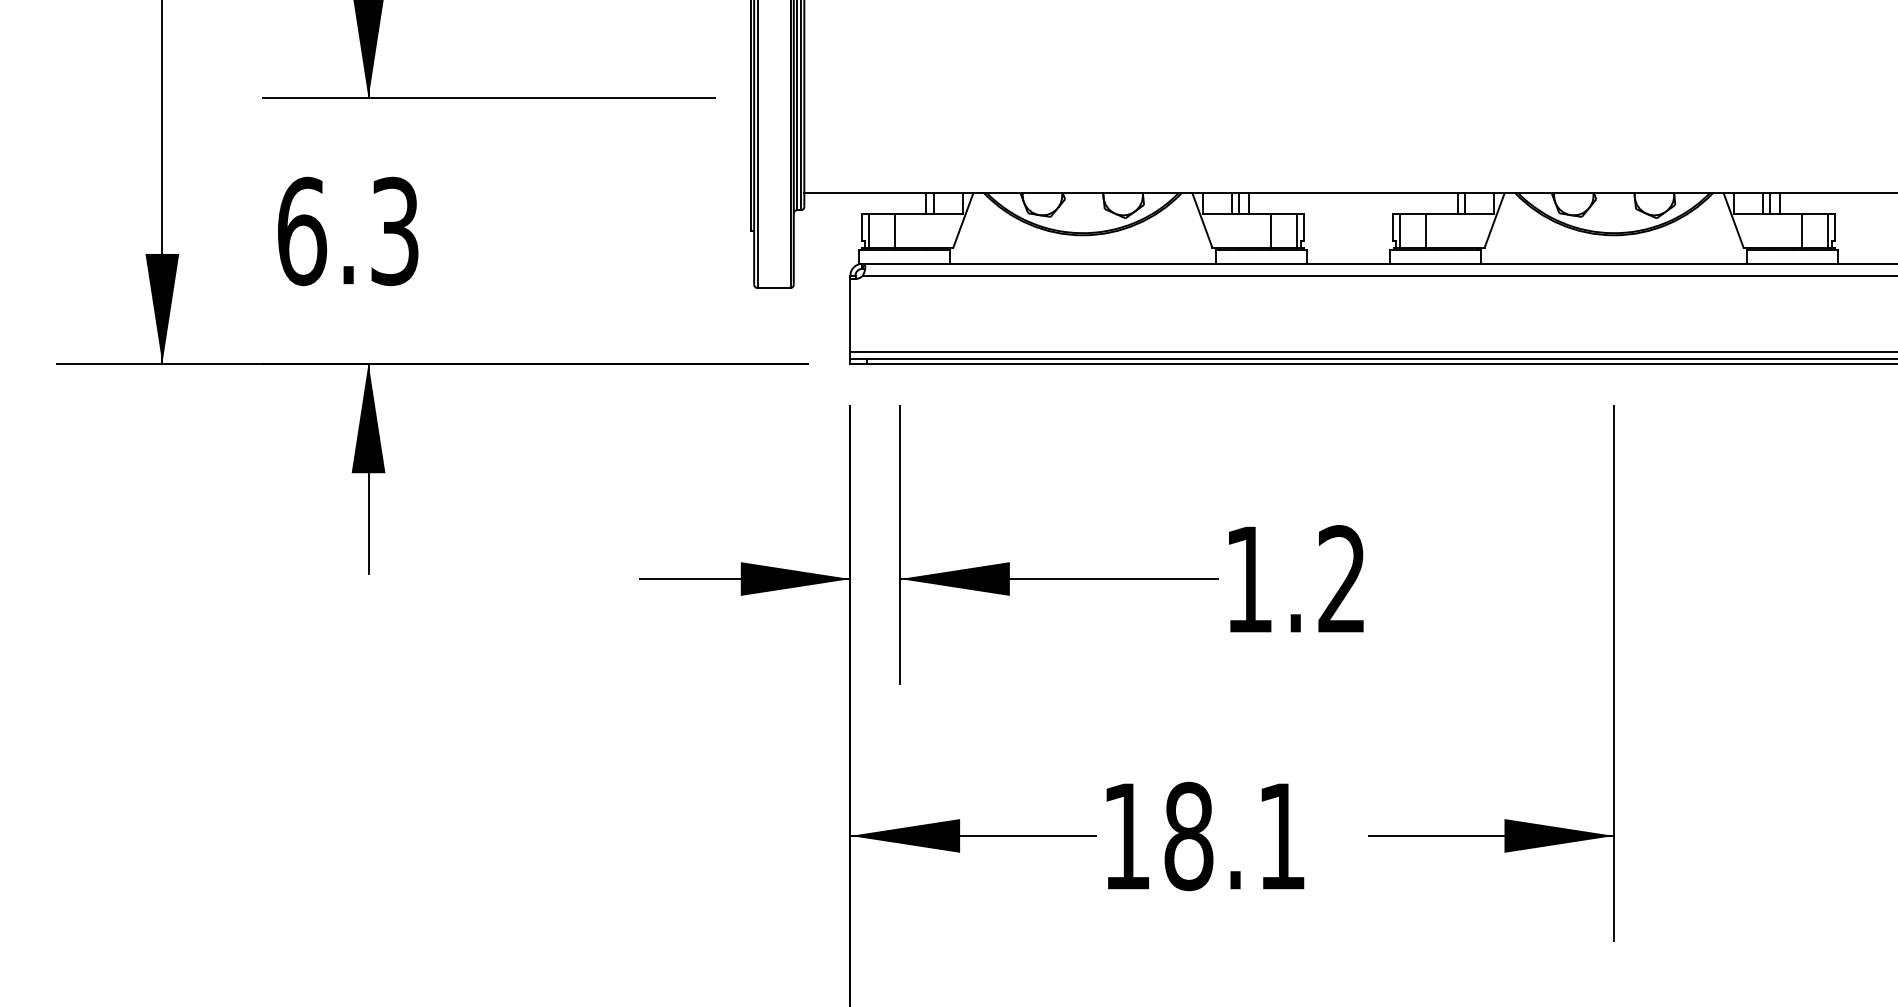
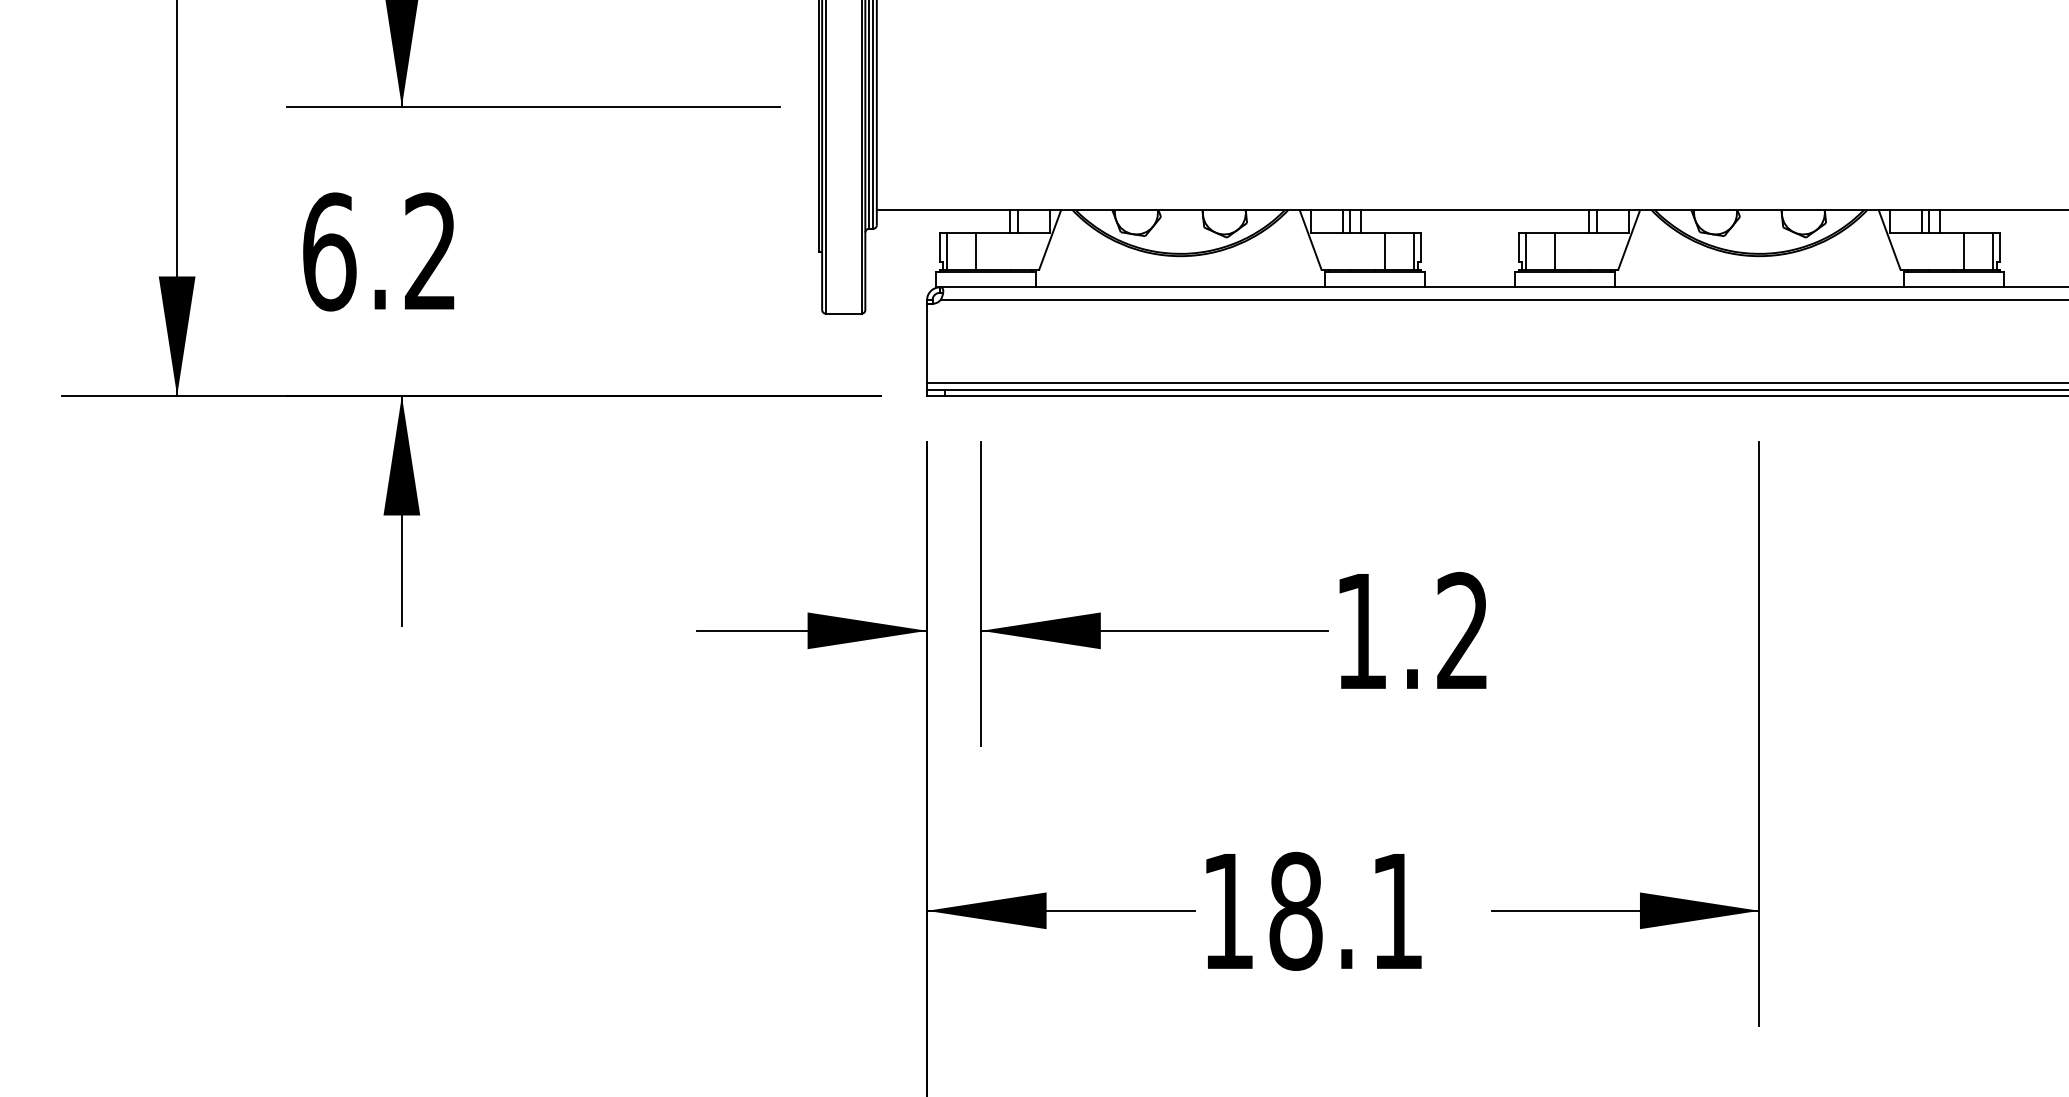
text: (394, 231) -> (430, 252), 6.3 -> 6.2

